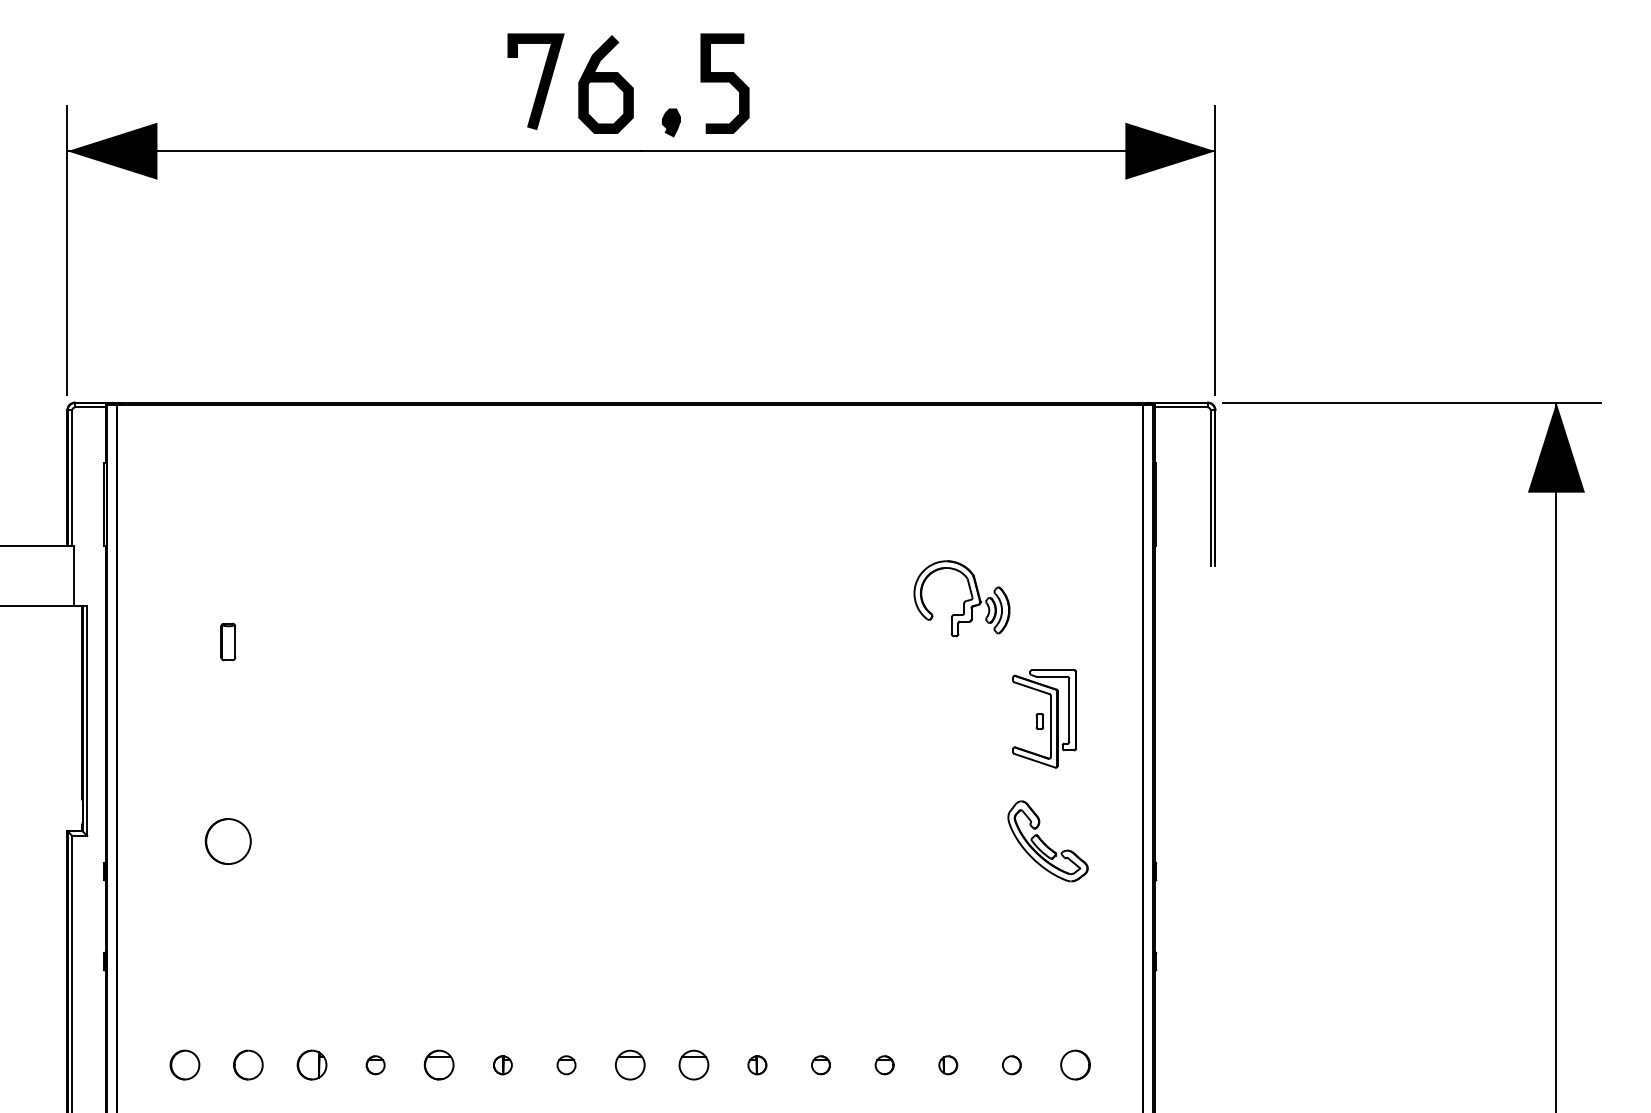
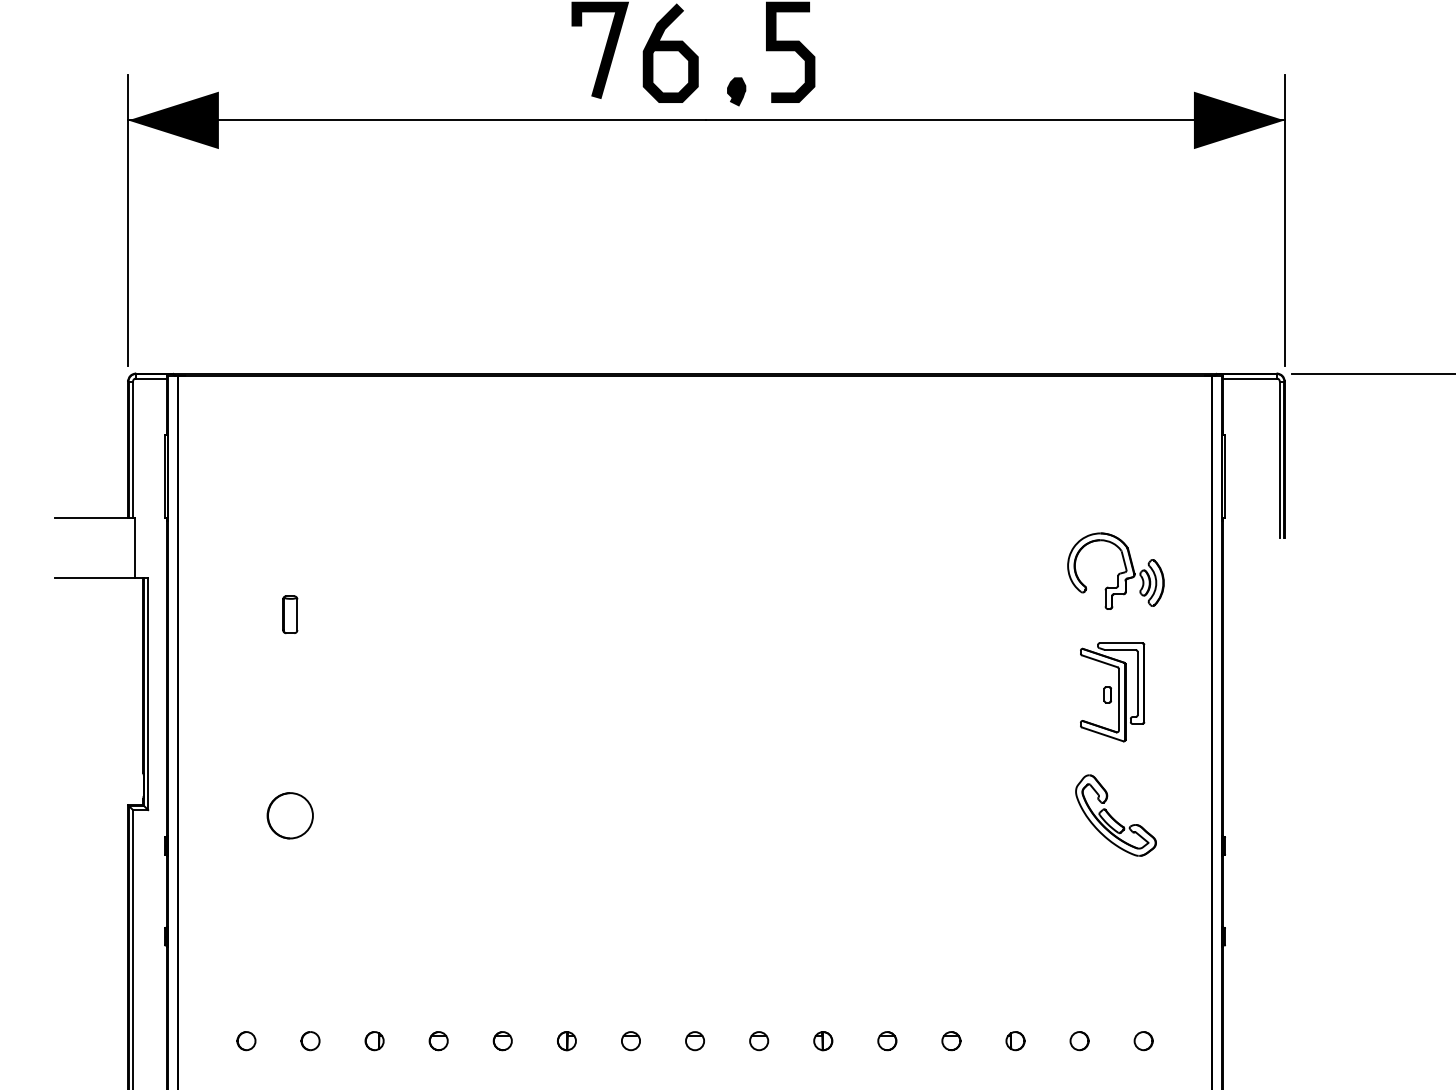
part: (961, 598) -> (1115, 570), moved
circle: (184, 1065) -> (246, 1041), size x0.62
part: (248, 1065) -> (310, 1041), size x0.62
part: (311, 1065) -> (374, 1041), size x0.62
part: (439, 1065) -> (503, 1041), size x0.62
part: (629, 1065) -> (694, 1041), size x0.62
part: (693, 1065) -> (758, 1041), size x0.62
circle: (1075, 1065) -> (1143, 1041), size x0.62

